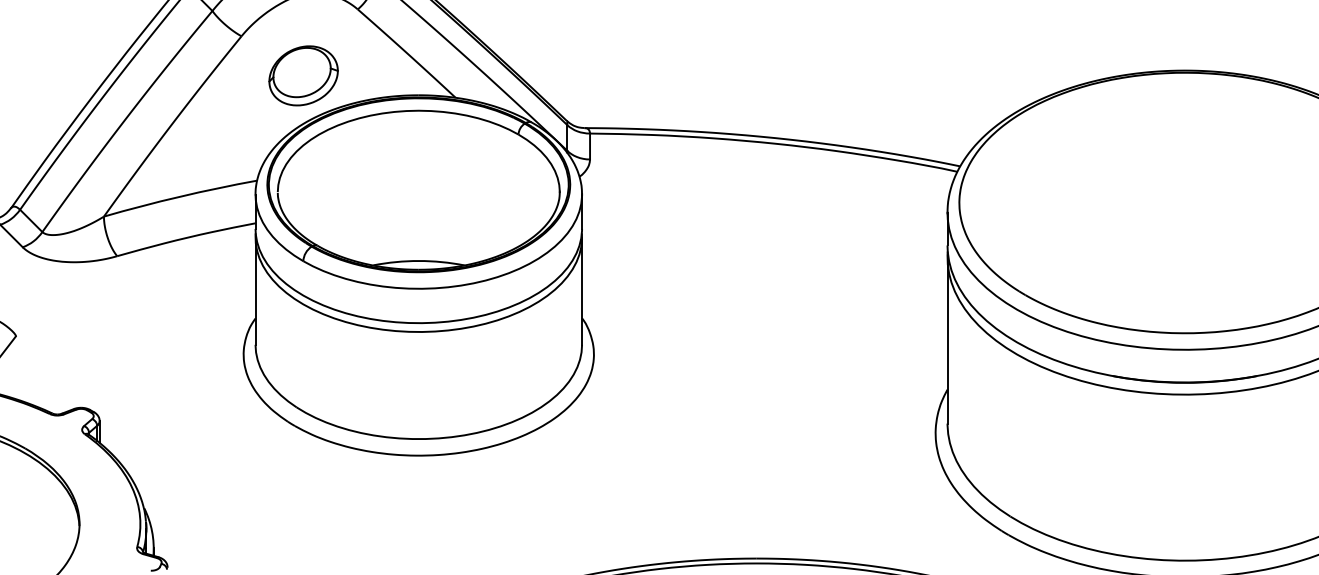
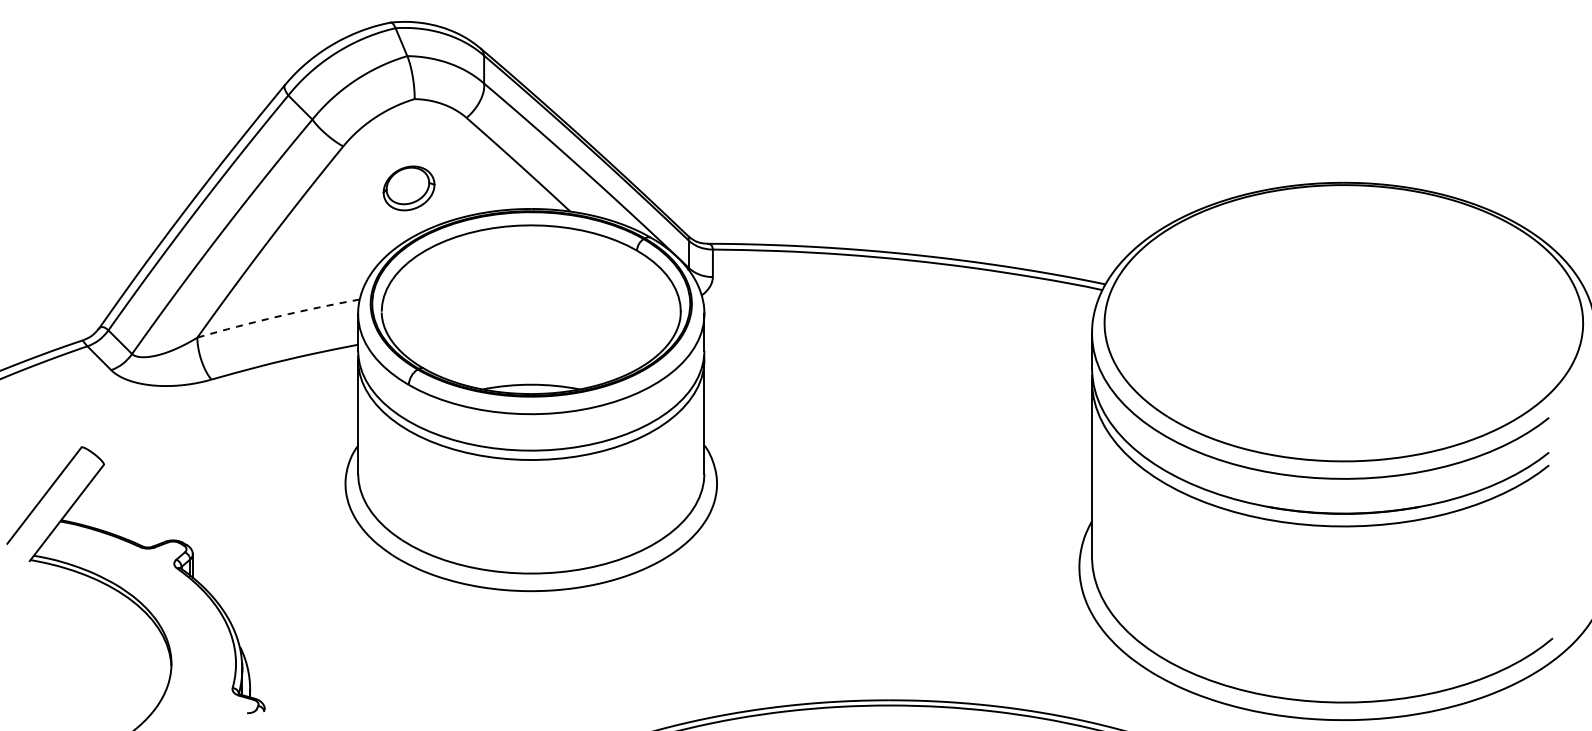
part: (303, 75) -> (408, 188), size x0.7
arc: (180, 196) -> (278, 316), solid -> dashed

